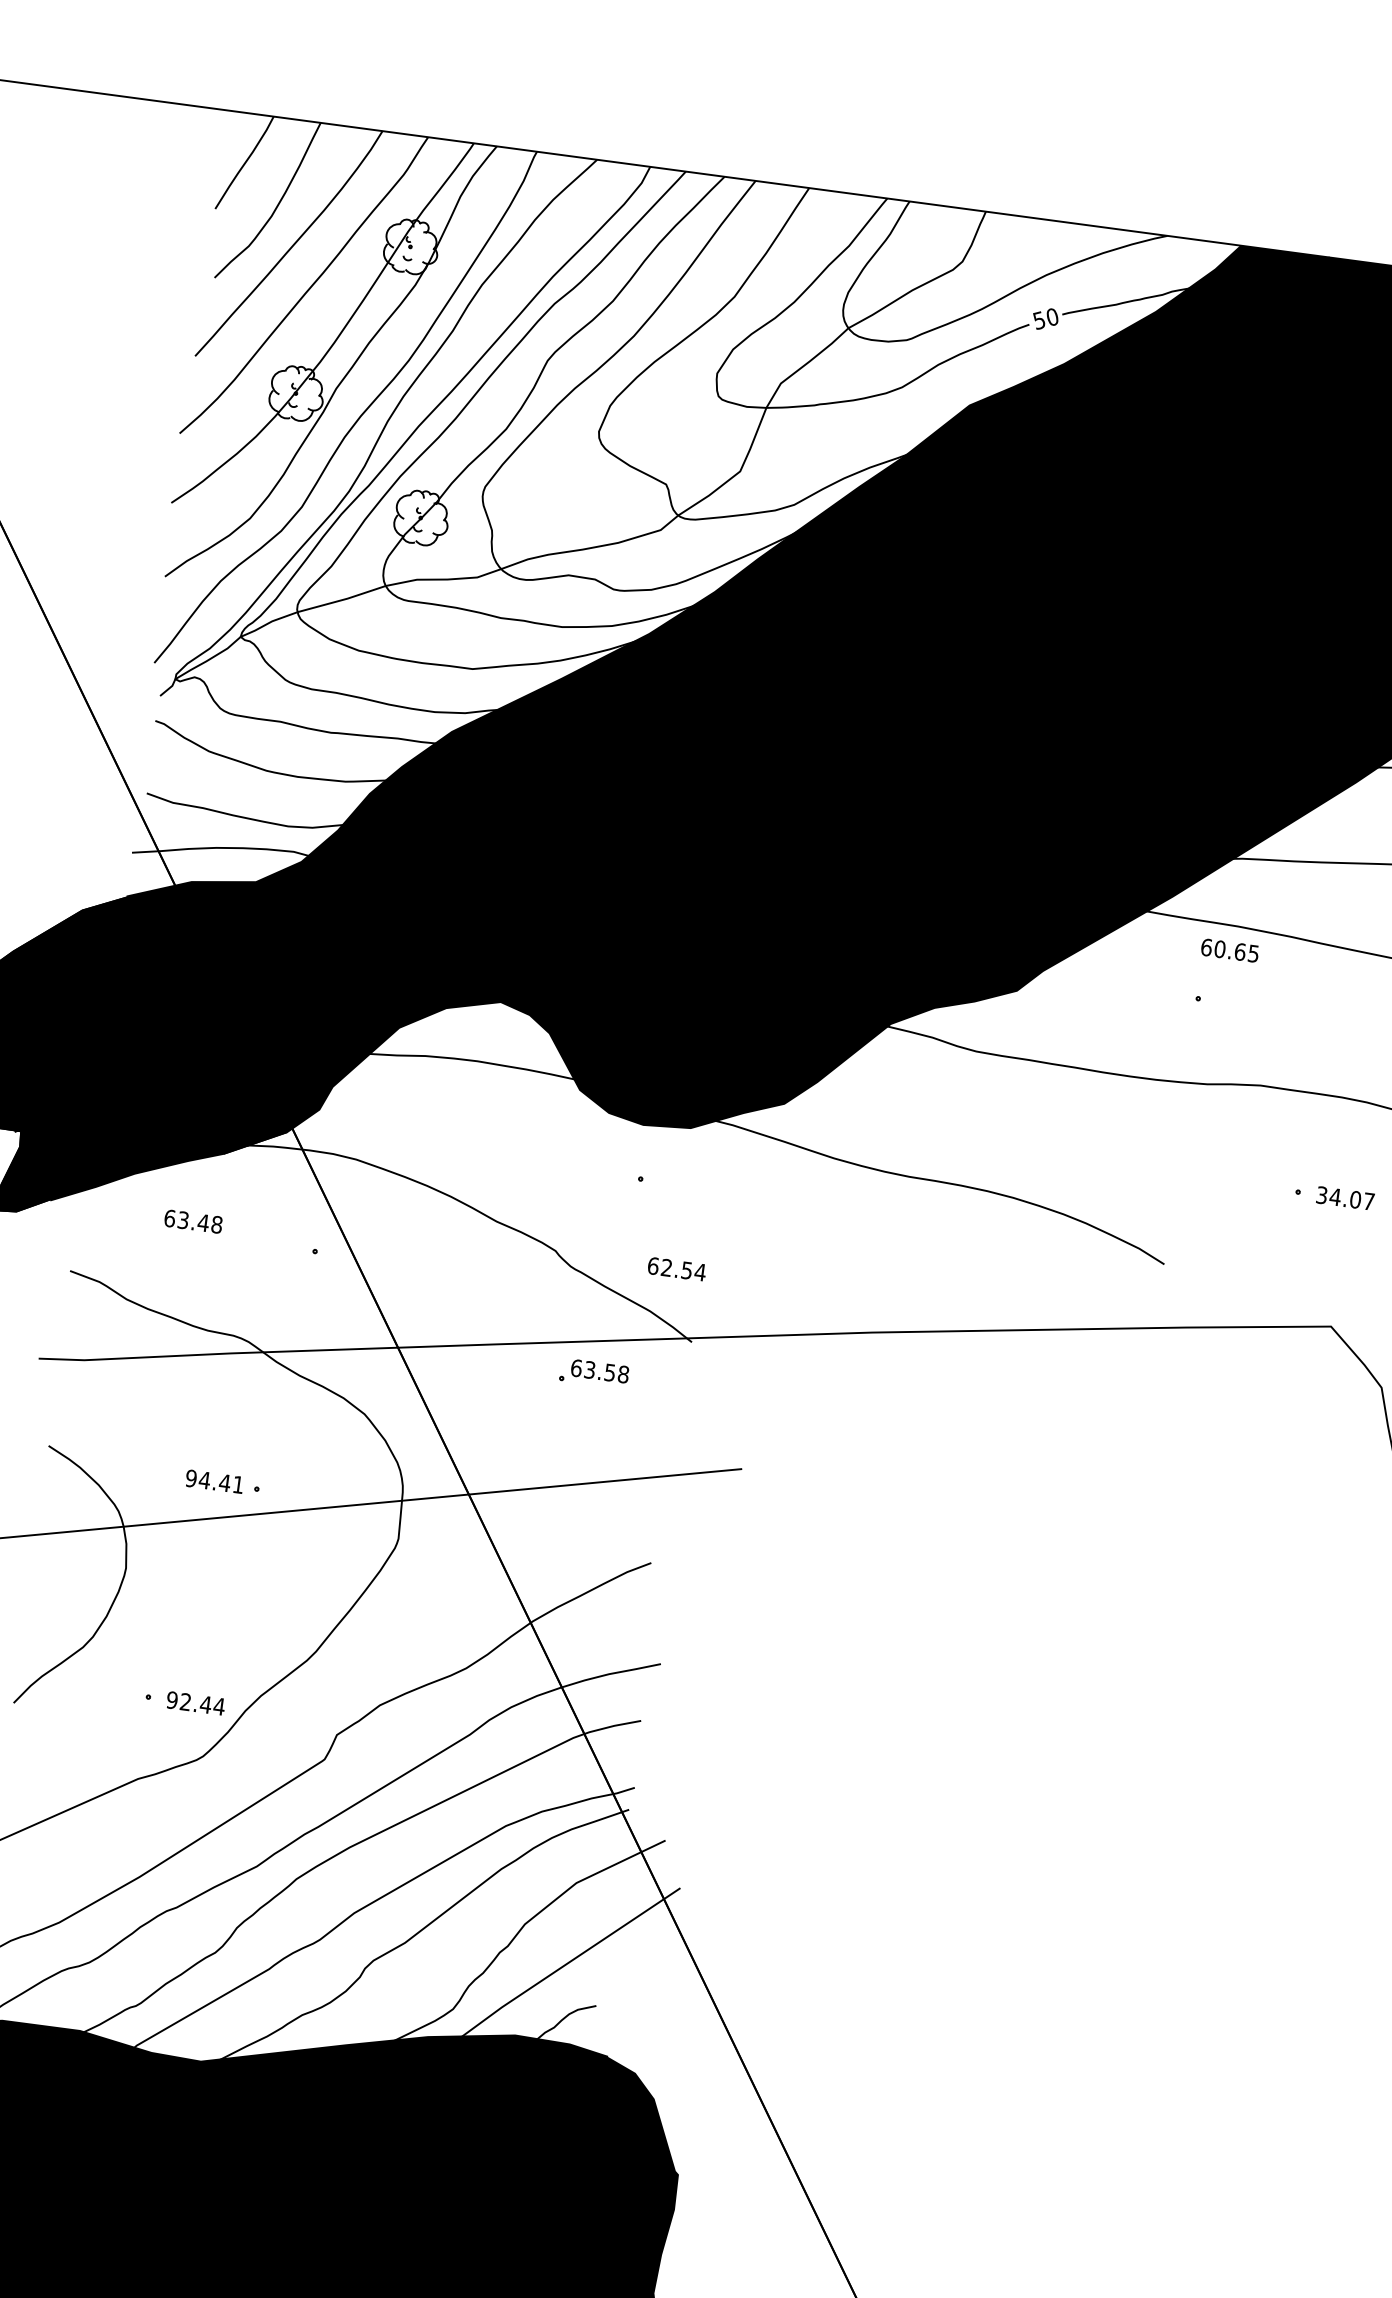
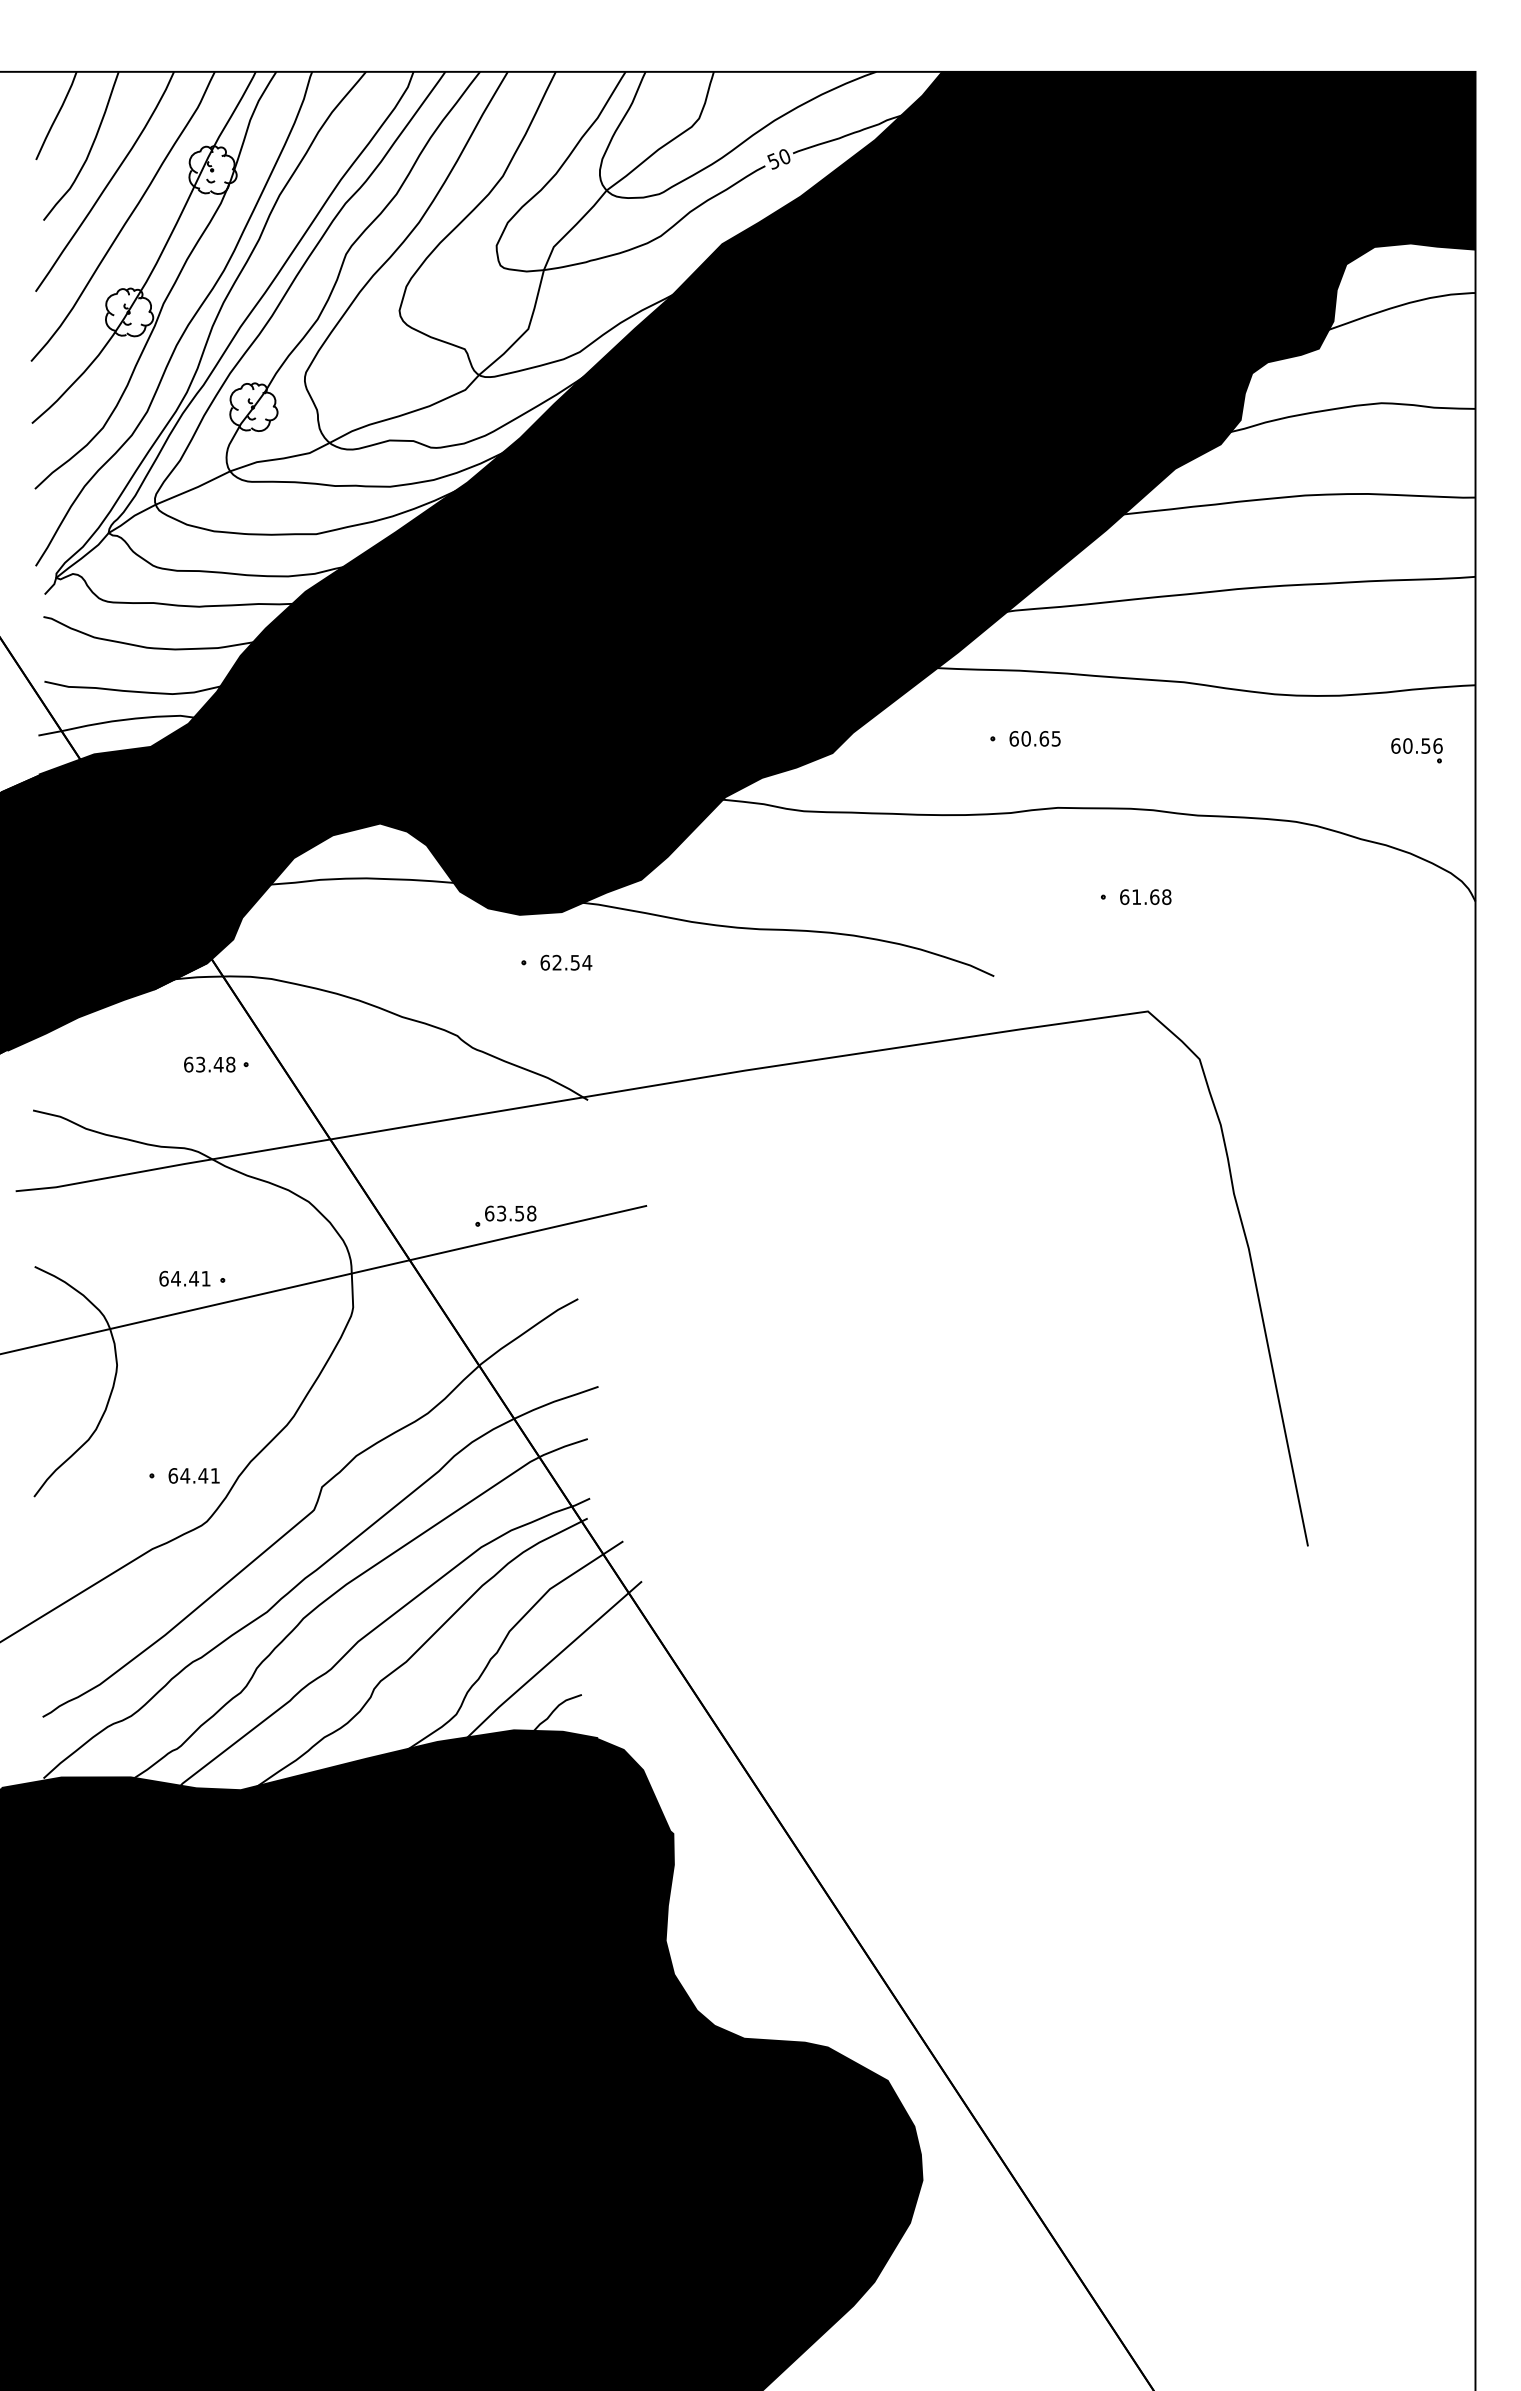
text: (1229, 950) -> (1034, 738), moved
text: (1345, 1198) -> (1145, 897), 34.07 -> 61.68
text: (193, 1221) -> (209, 1064), moved
text: (677, 1268) -> (566, 962), moved
part: (593, 1372) -> (505, 1215), moved
text: (190, 1478) -> (163, 1278), 94.41 -> 64.41
text: (196, 1703) -> (194, 1475), 92.44 -> 64.41

